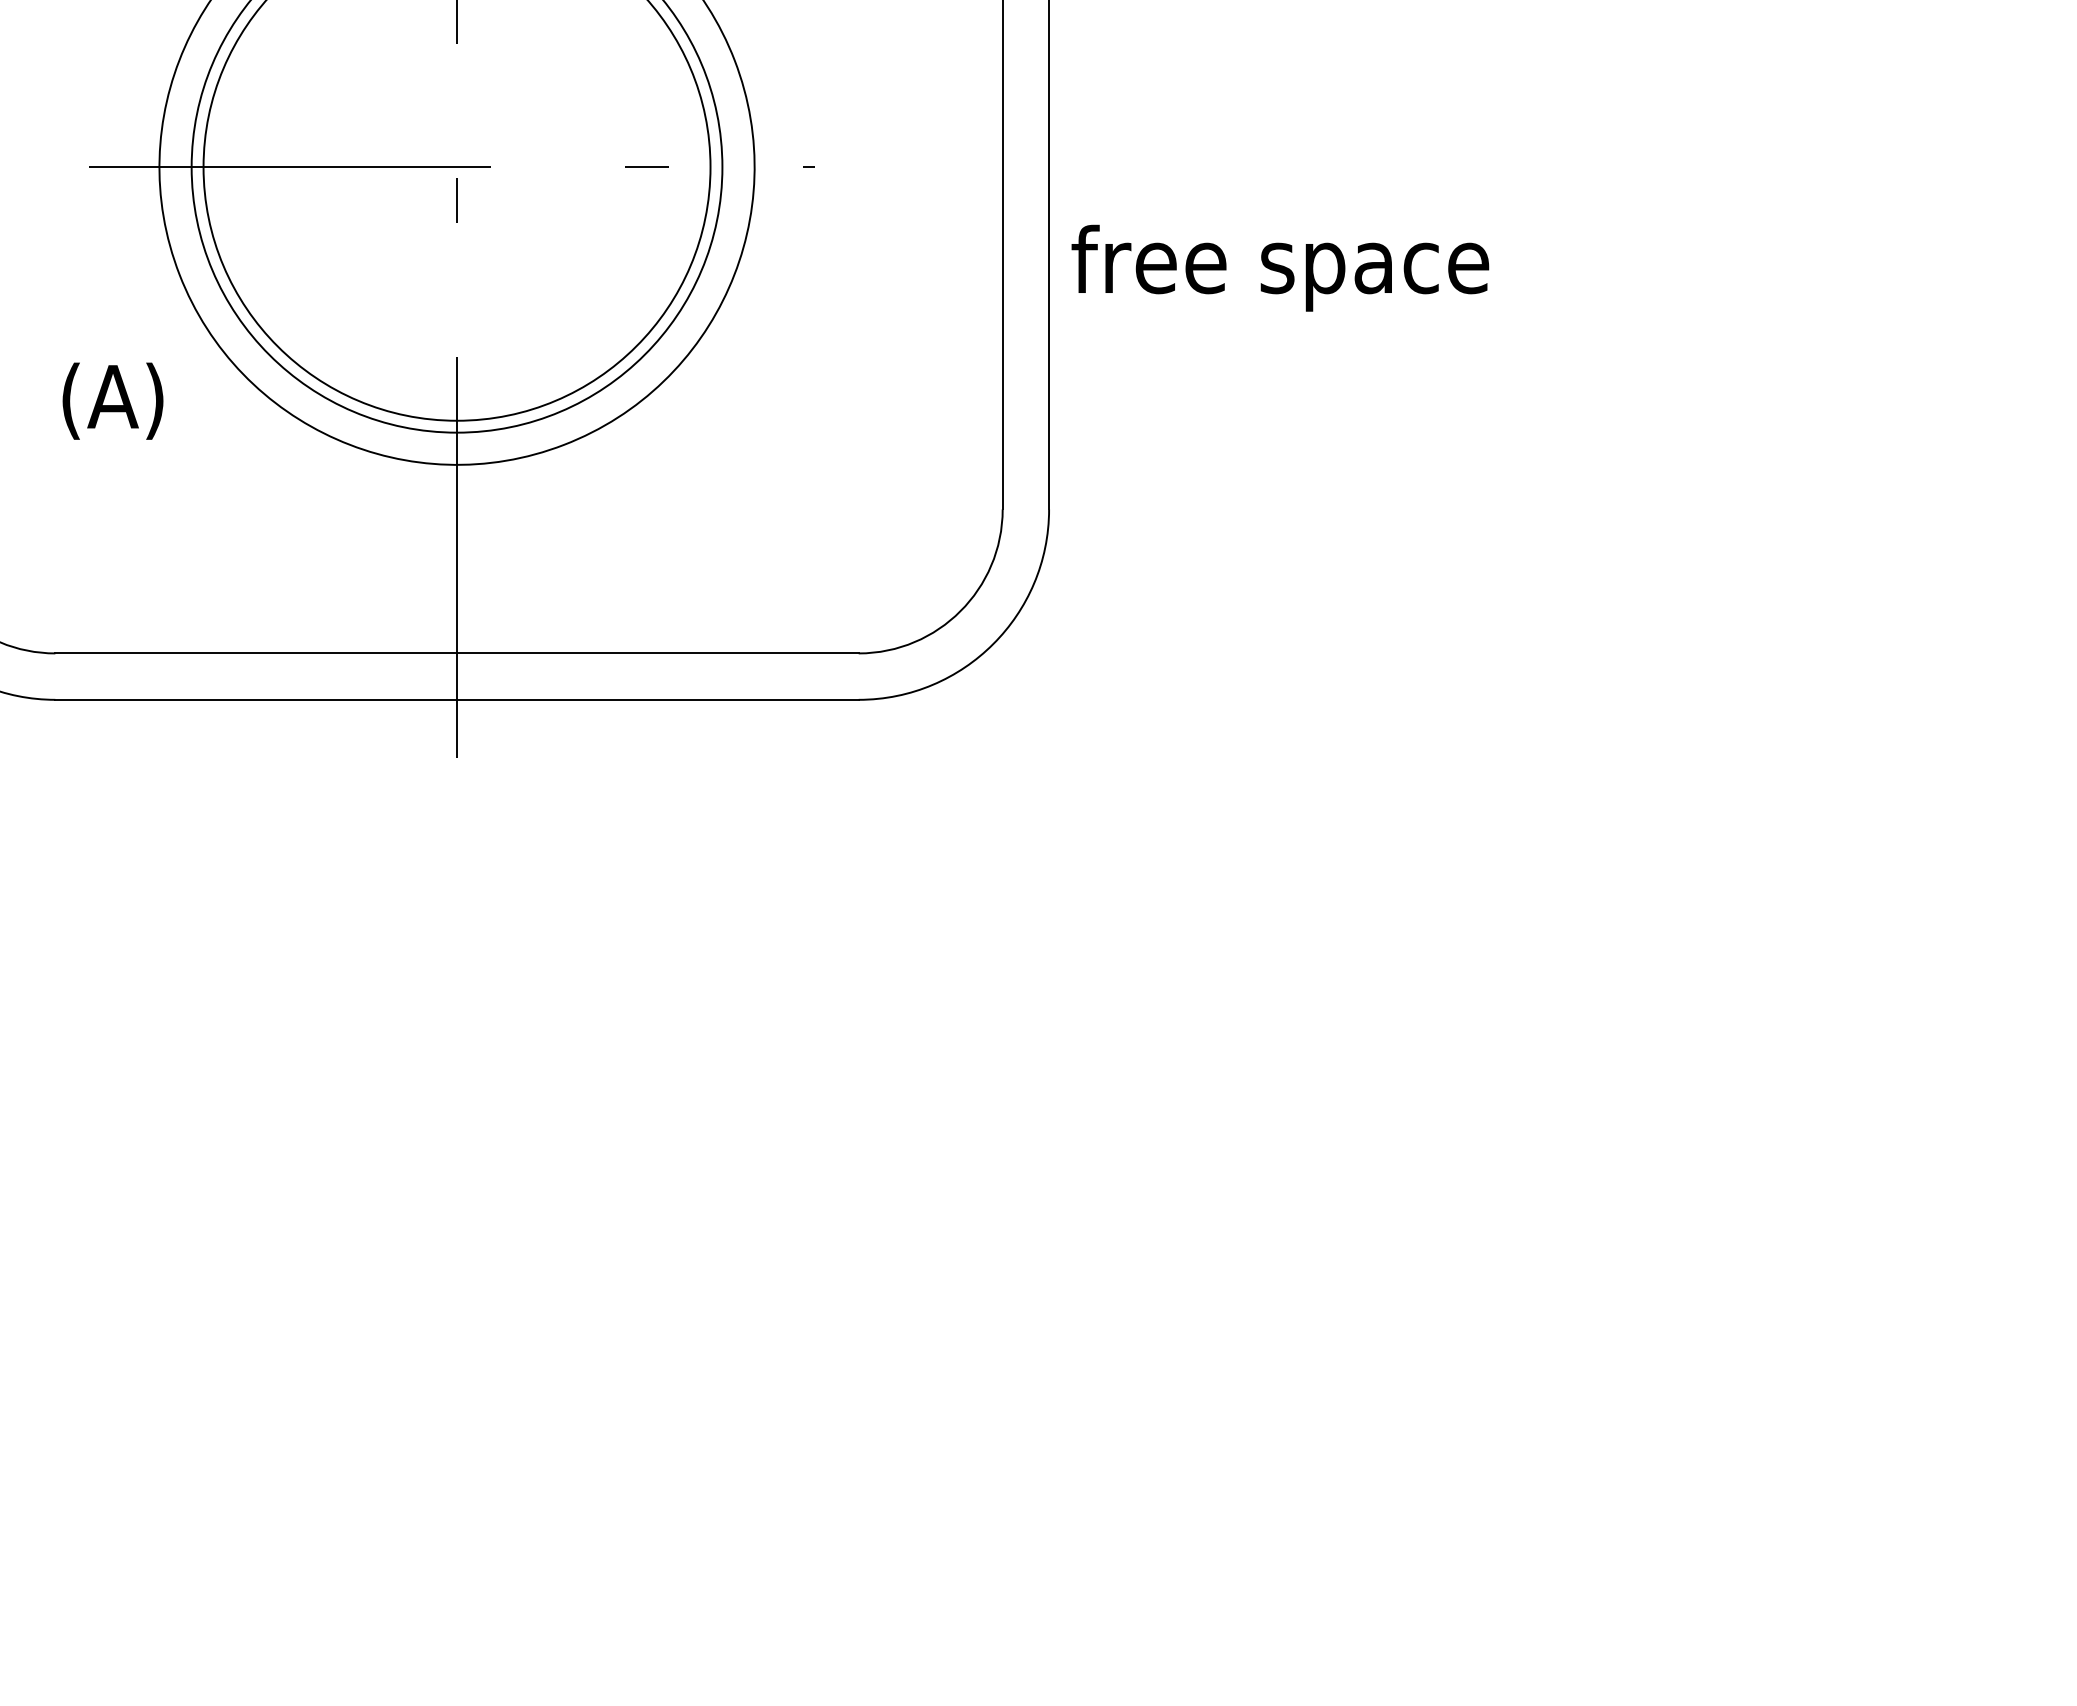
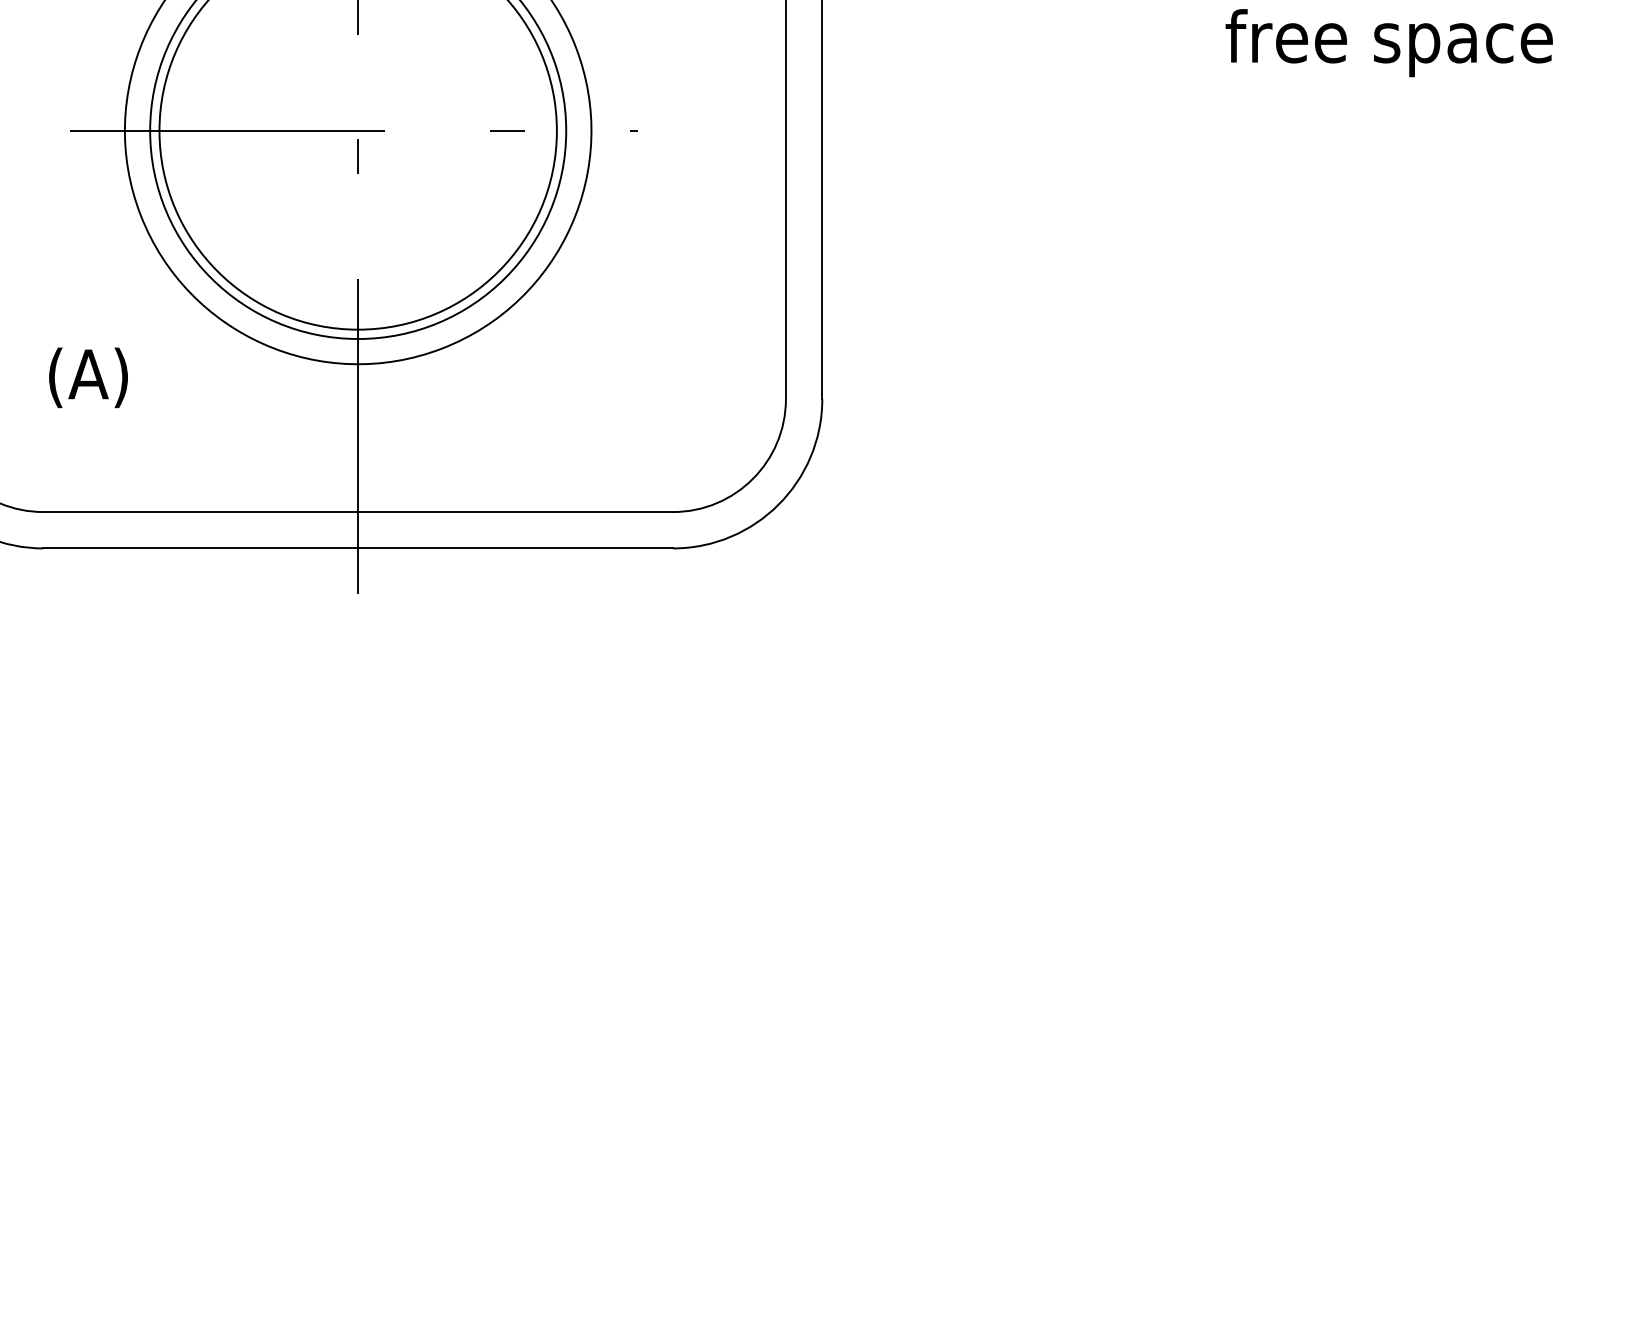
text: (1280, 267) -> (1389, 42), moved
text: (112, 400) -> (88, 377), moved

